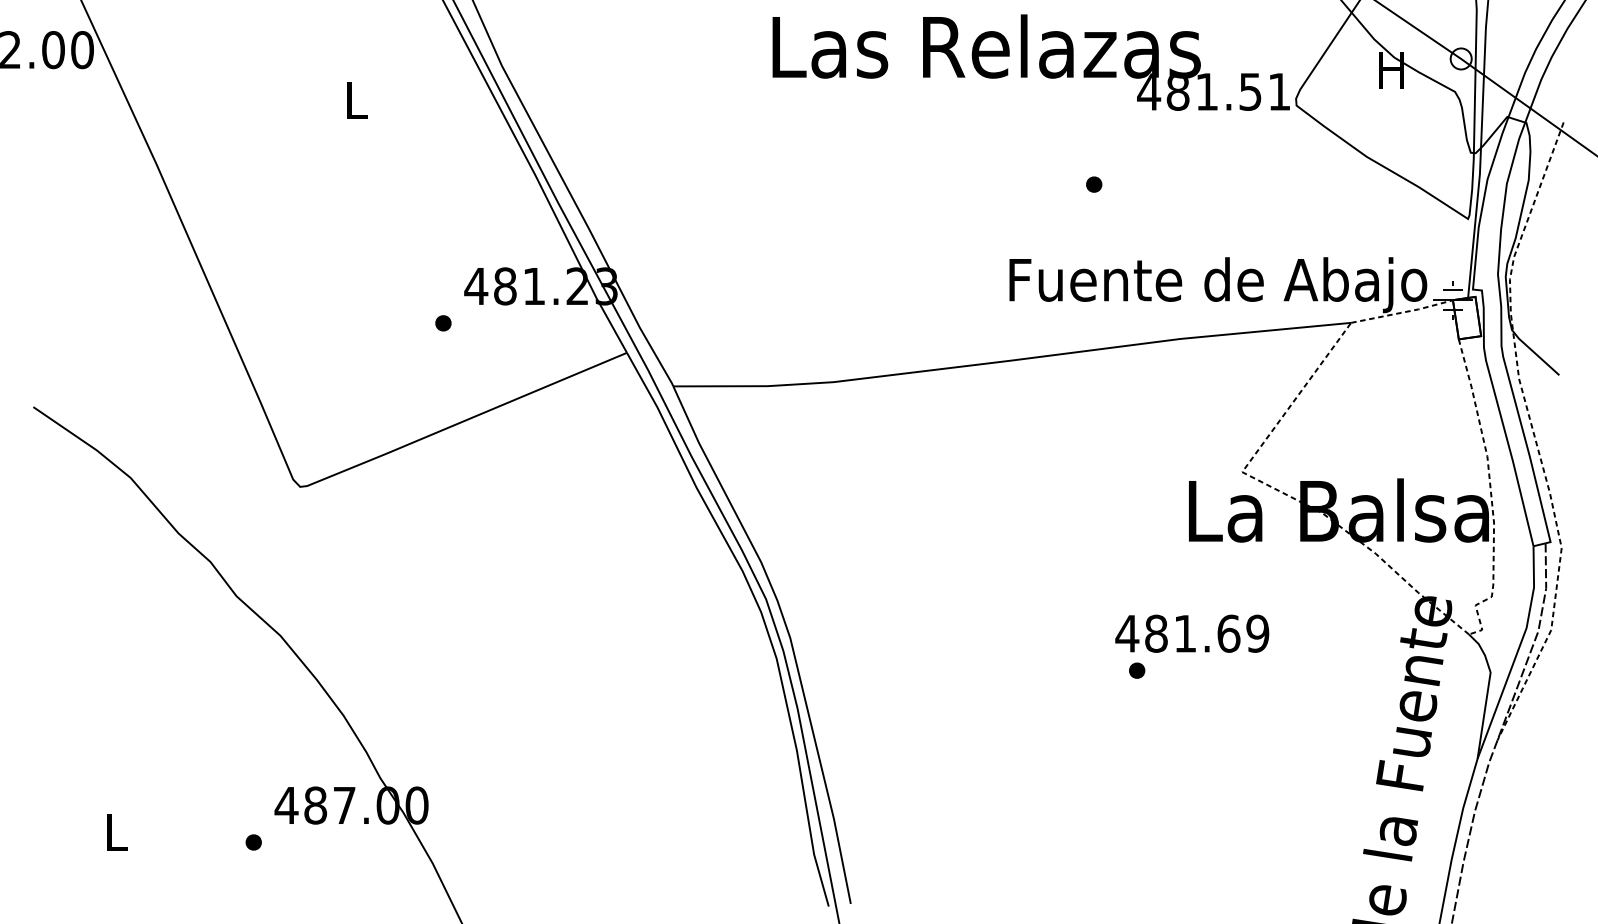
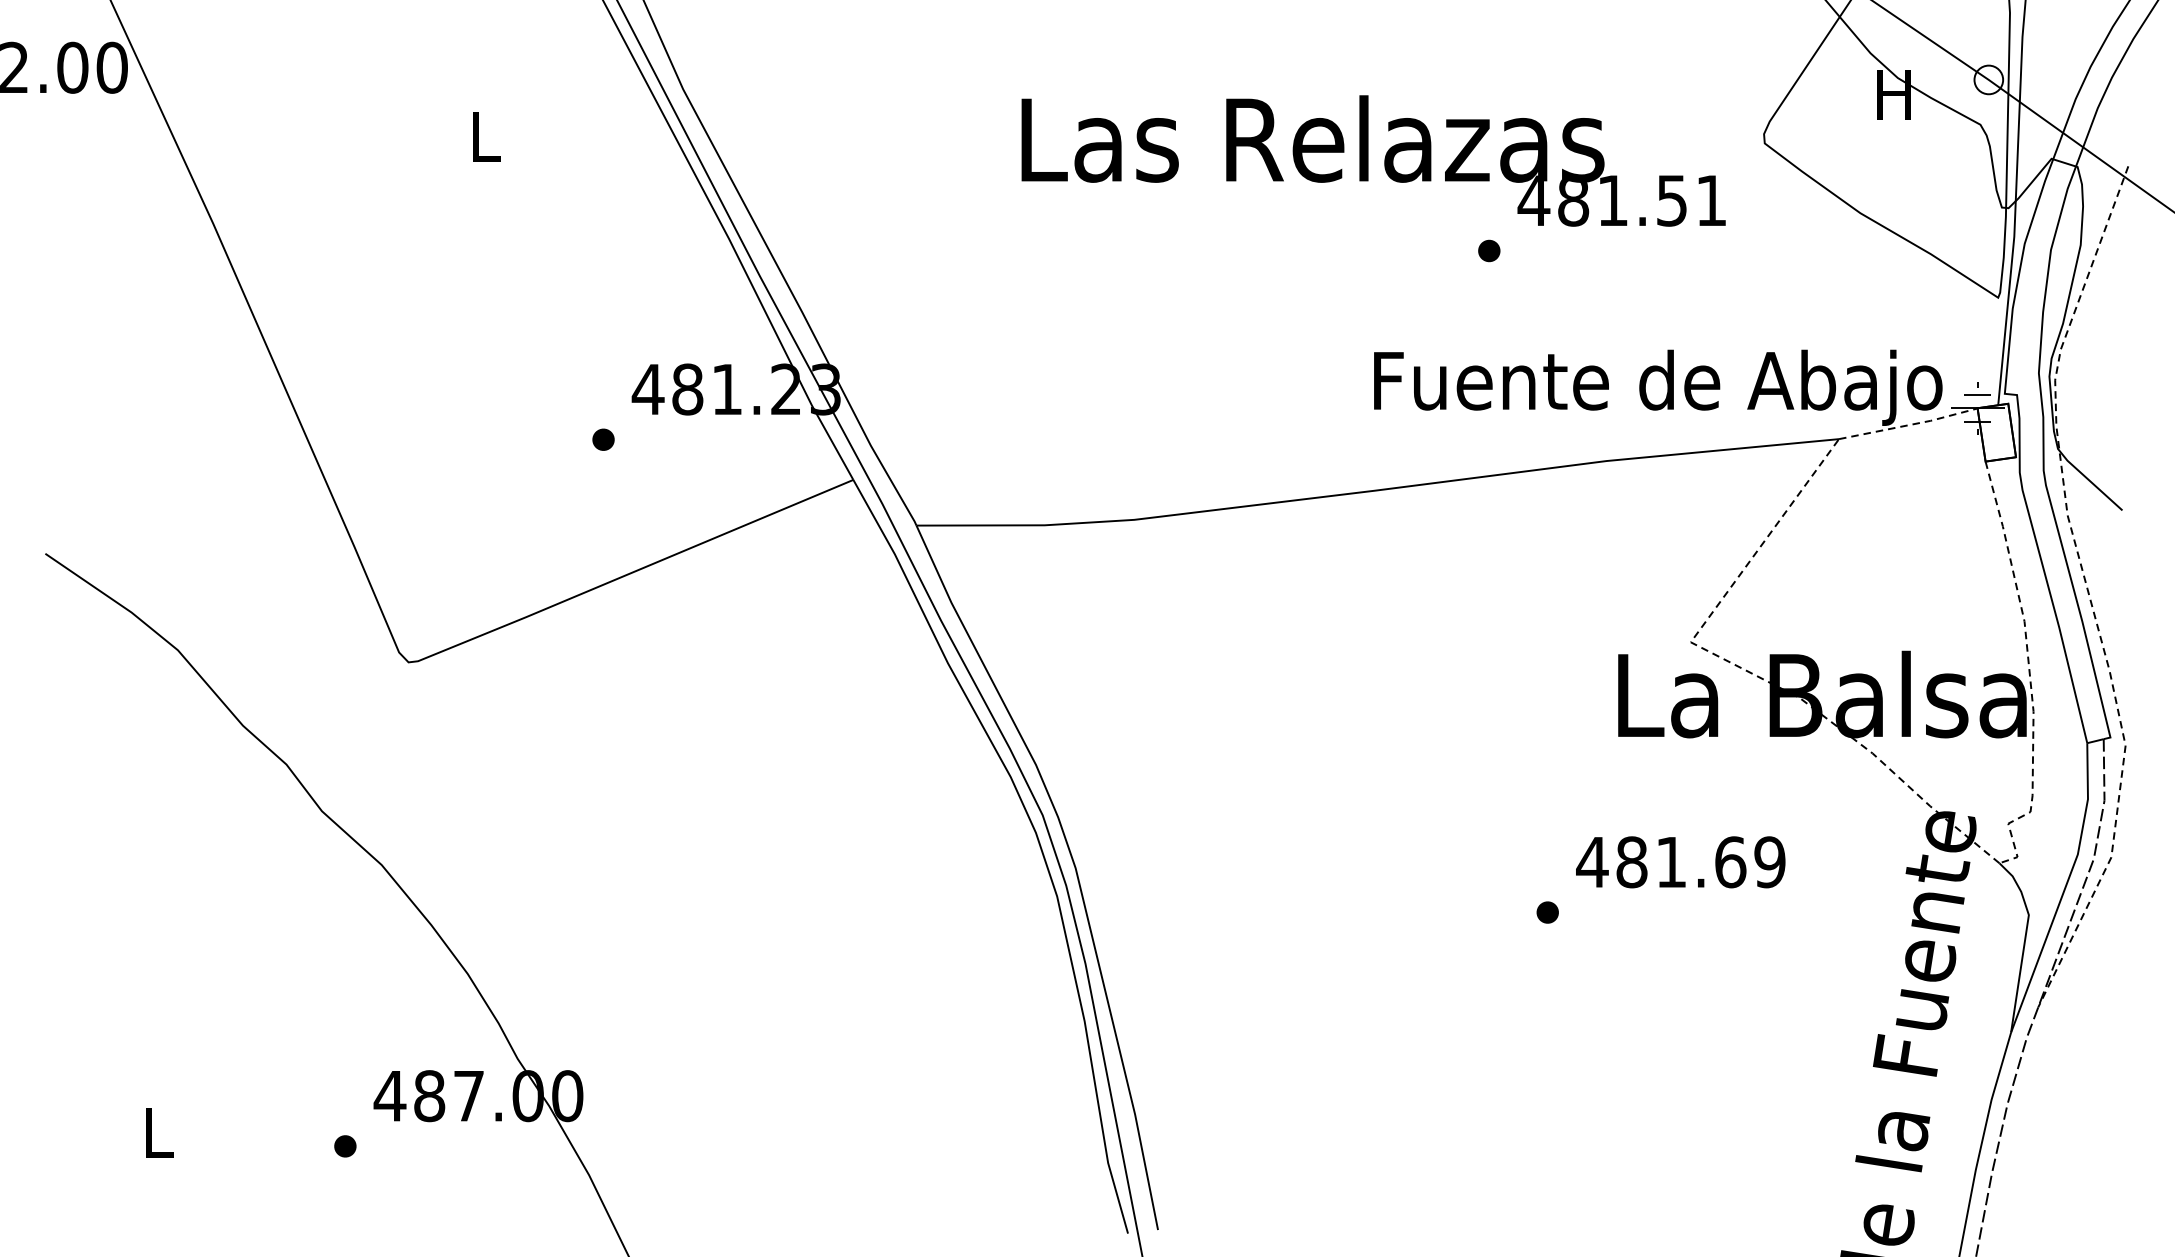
text: (1031, 62) -> (1373, 160), moved
text: (1192, 633) -> (1680, 862), moved

